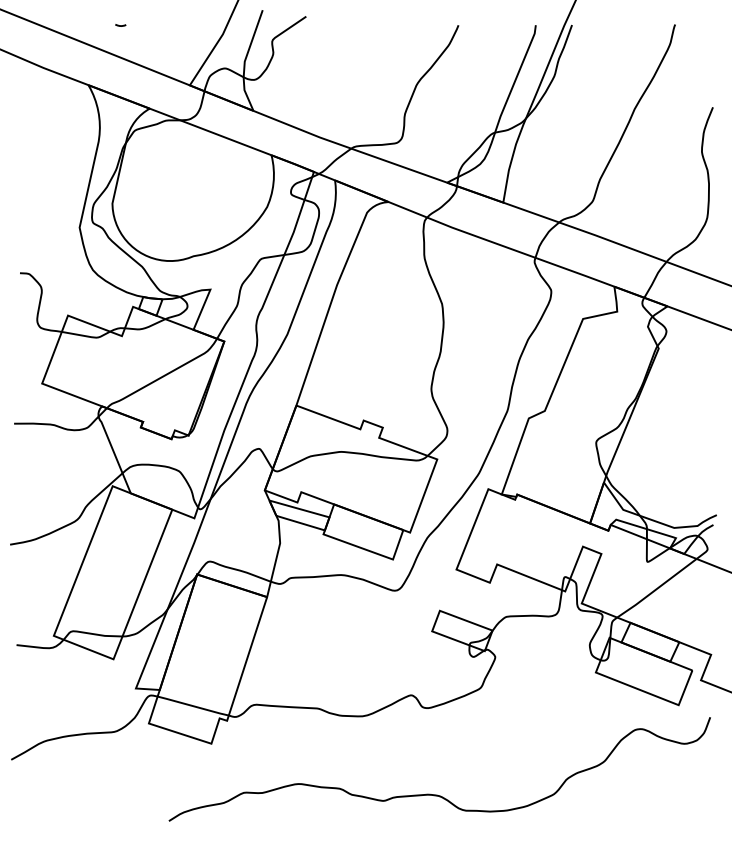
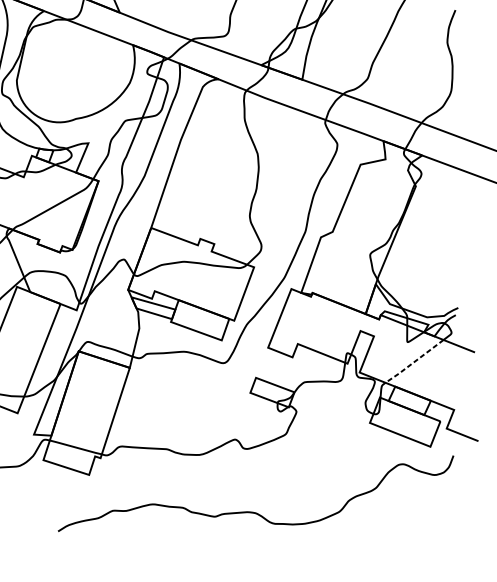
line: (656, 589) -> (414, 362), solid -> dashed

